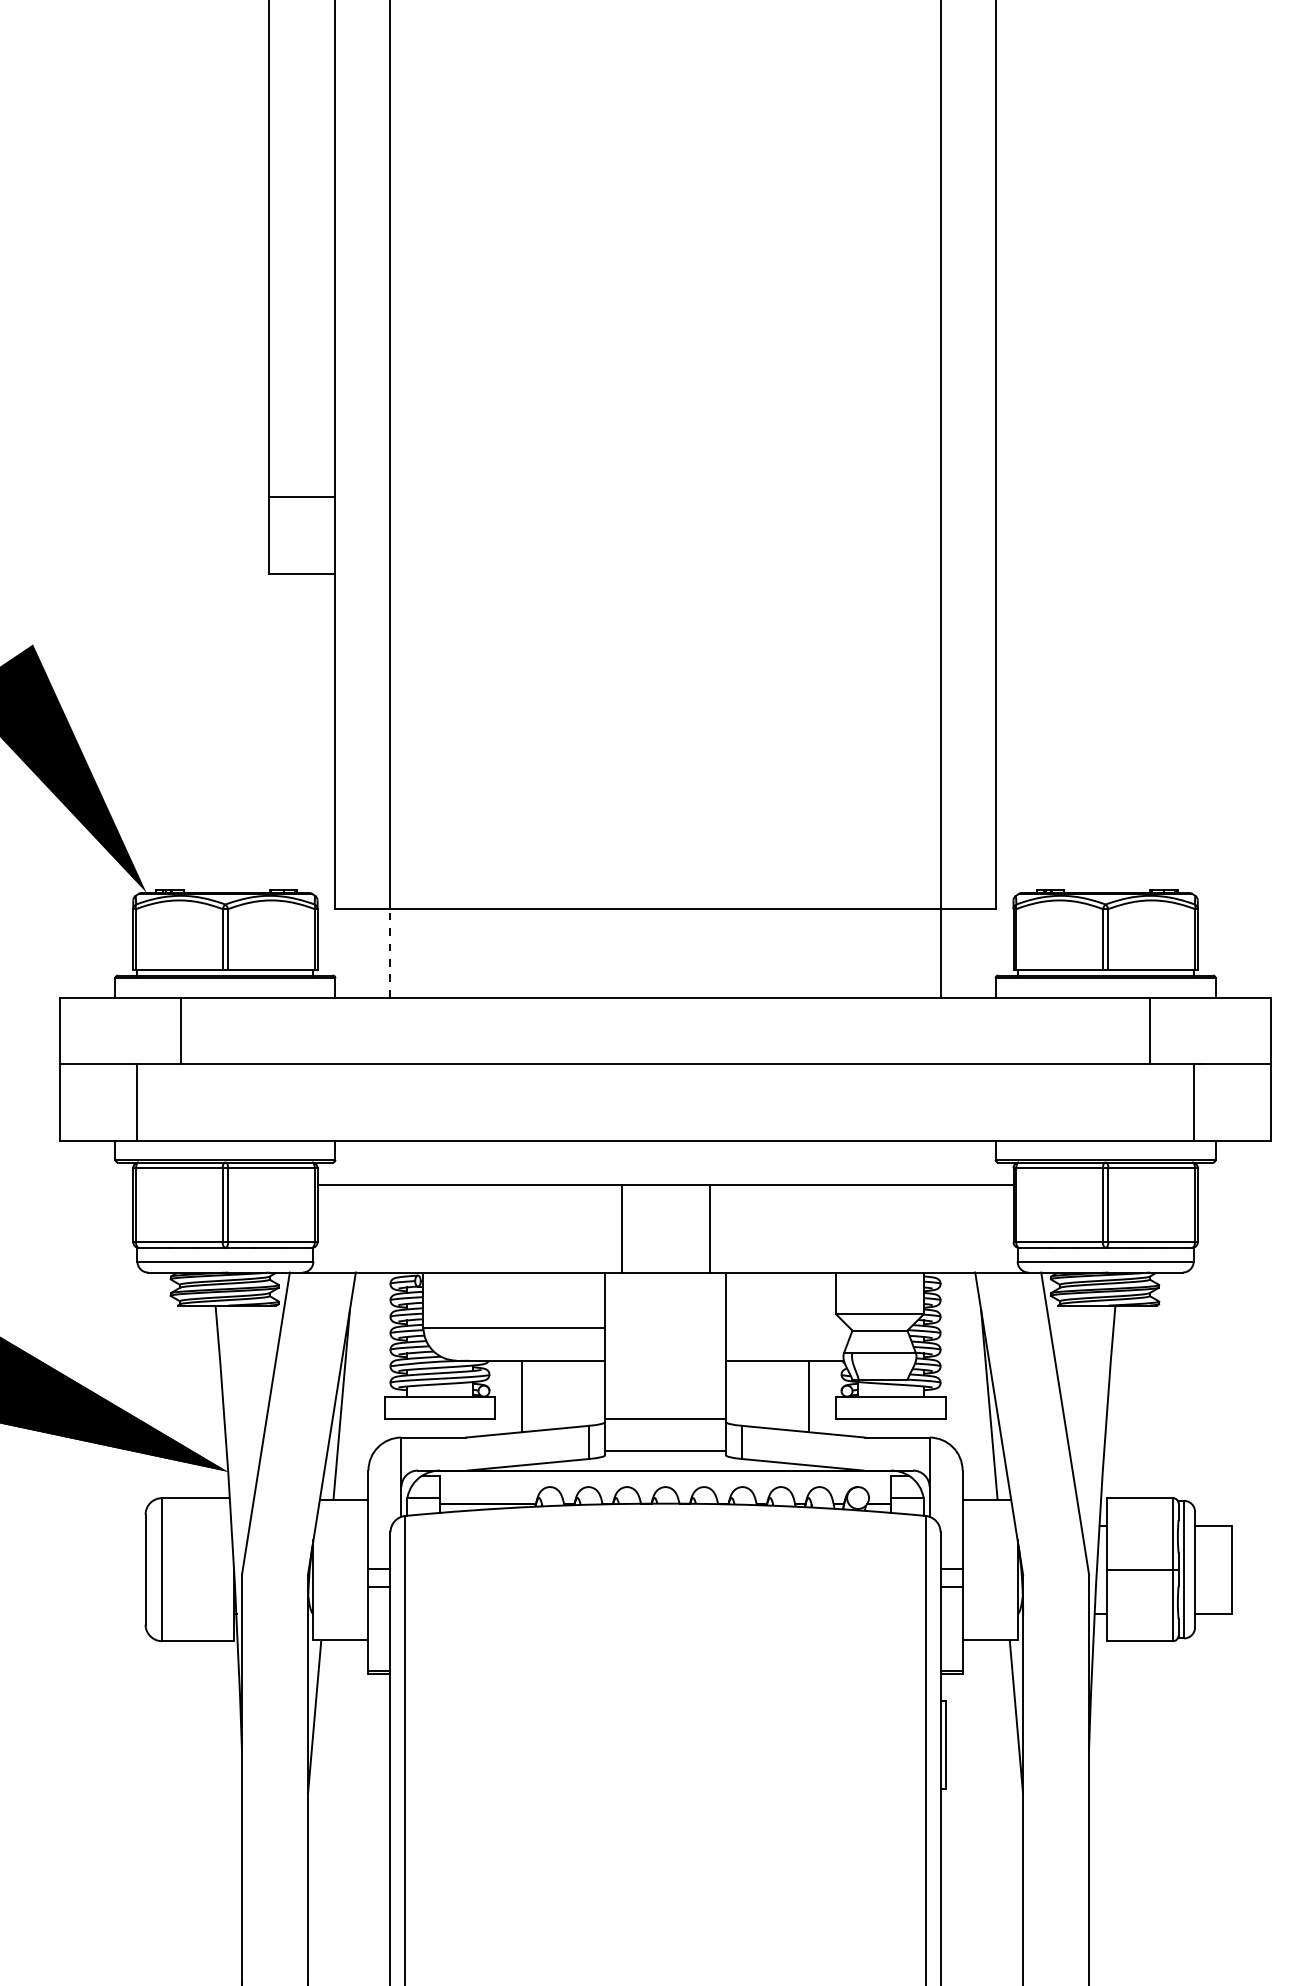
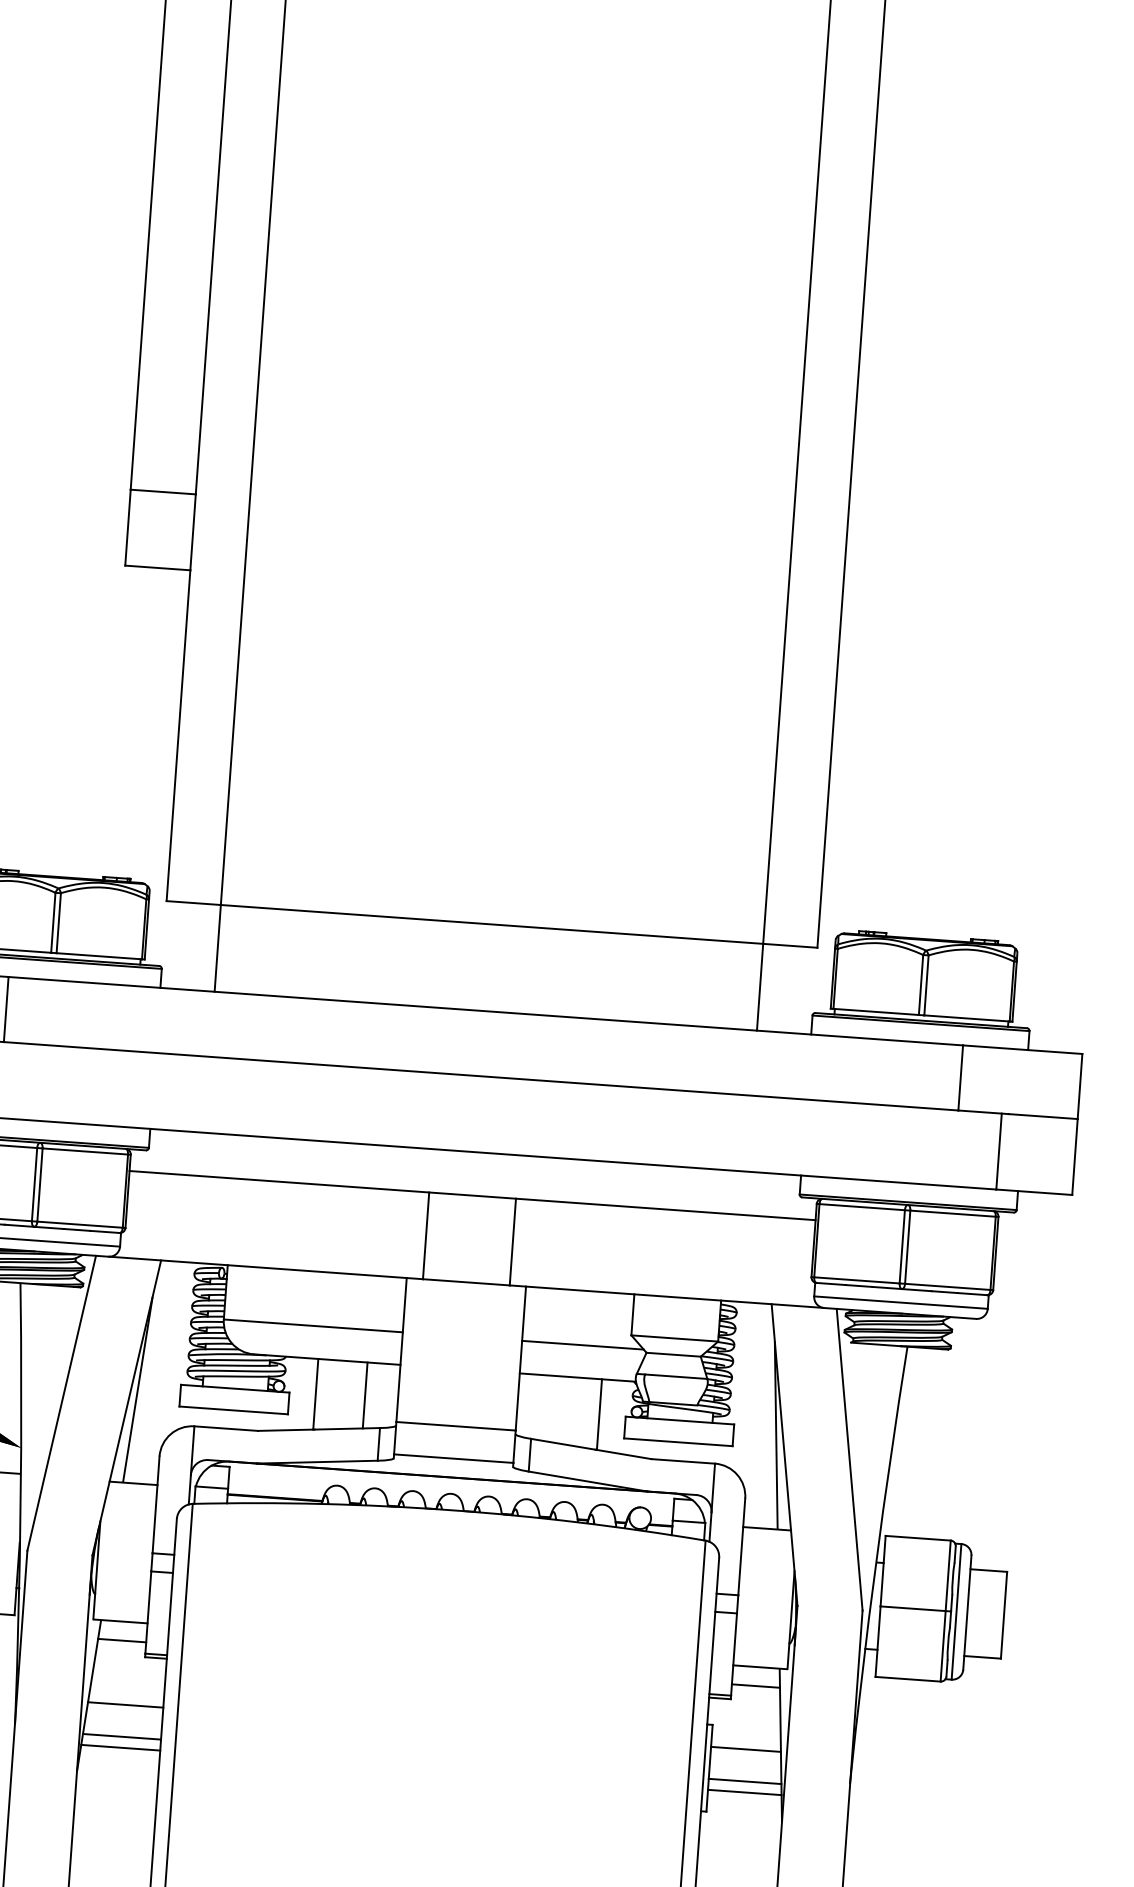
line: (390, 953) -> (217, 948), dashed -> solid
line: (787, 1327) -> (582, 1345), added
line: (571, 1393) -> (365, 1394), added
line: (343, 1659) -> (121, 1641), added
line: (986, 1659) -> (755, 1686), added
line: (352, 1723) -> (125, 1704), added
line: (981, 1723) -> (745, 1749), added
line: (350, 1756) -> (121, 1737), added
line: (982, 1756) -> (744, 1781), added
line: (350, 1767) -> (120, 1747), added
line: (983, 1767) -> (744, 1792), added

